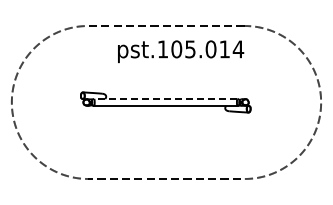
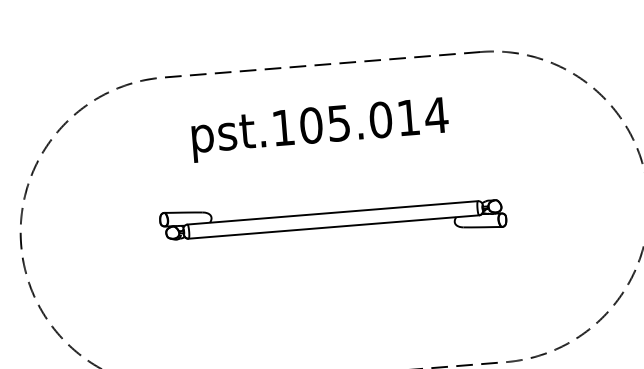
text: (181, 51) -> (321, 129), moved
line: (165, 99) -> (332, 213), dashed -> solid

